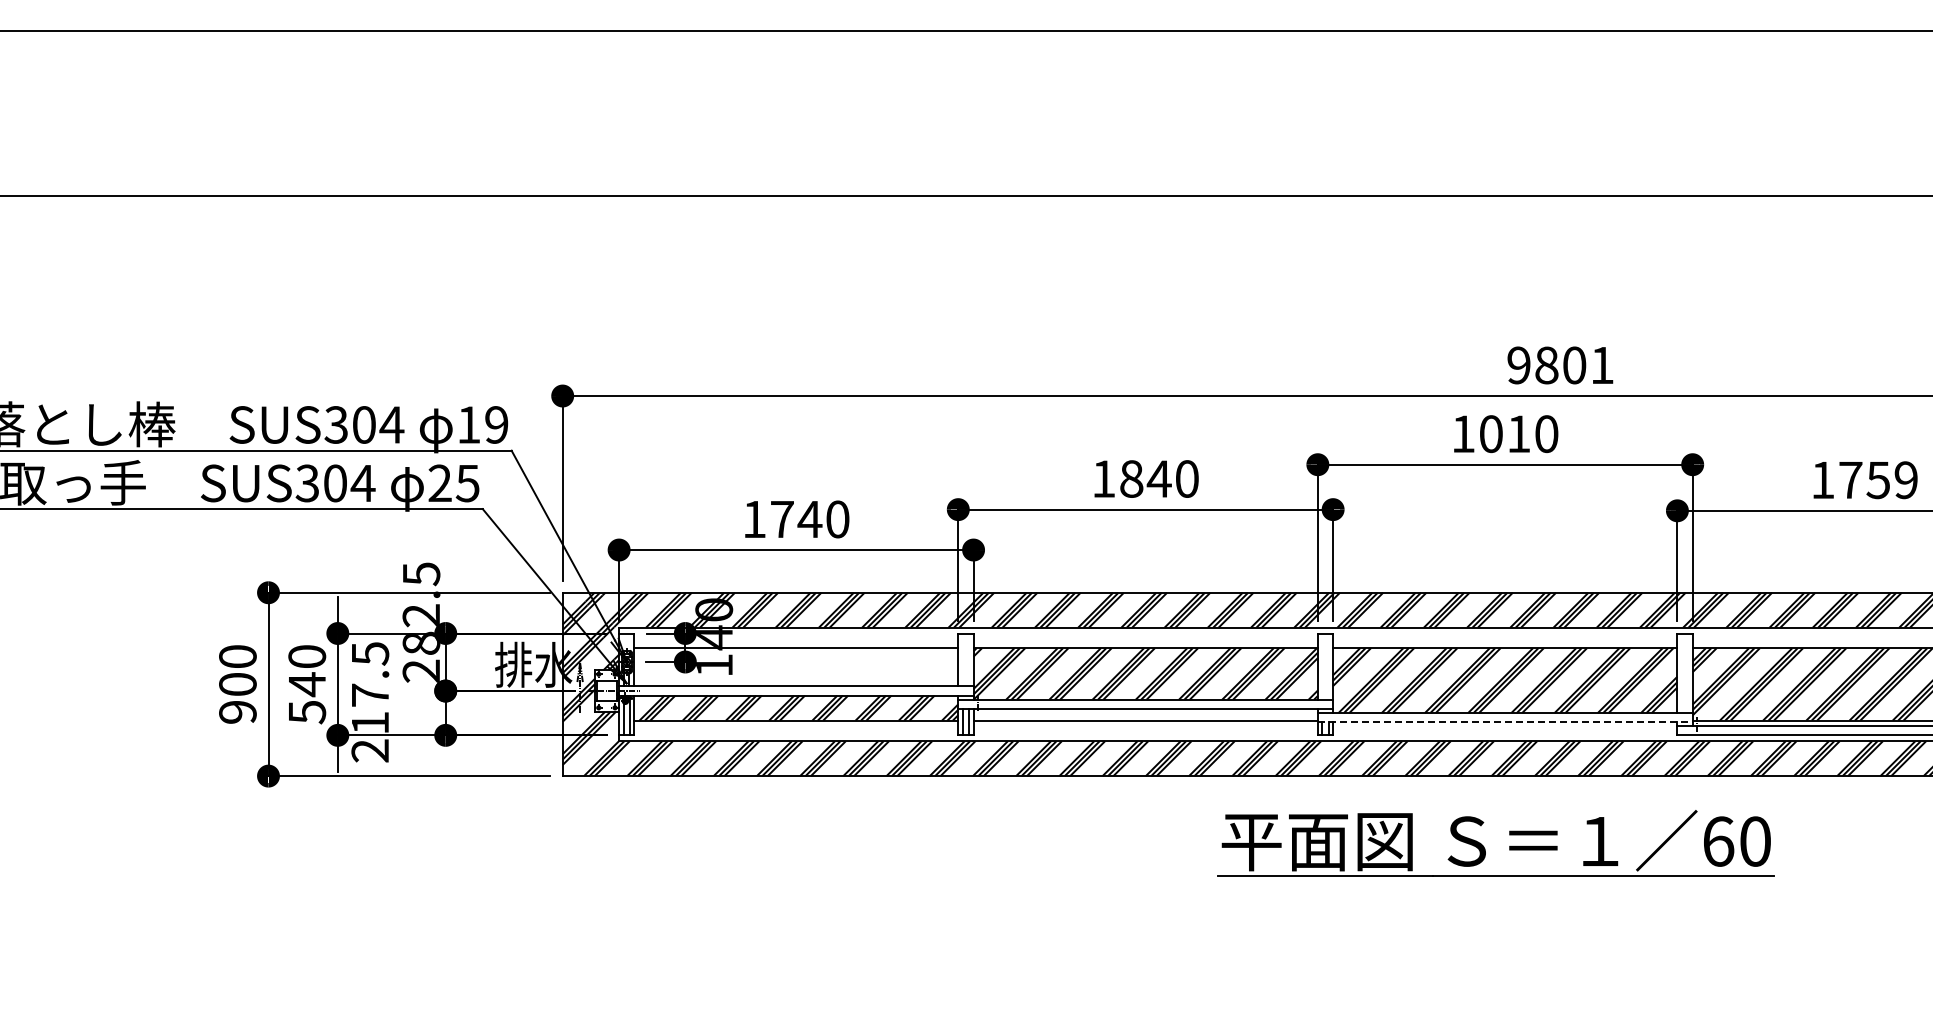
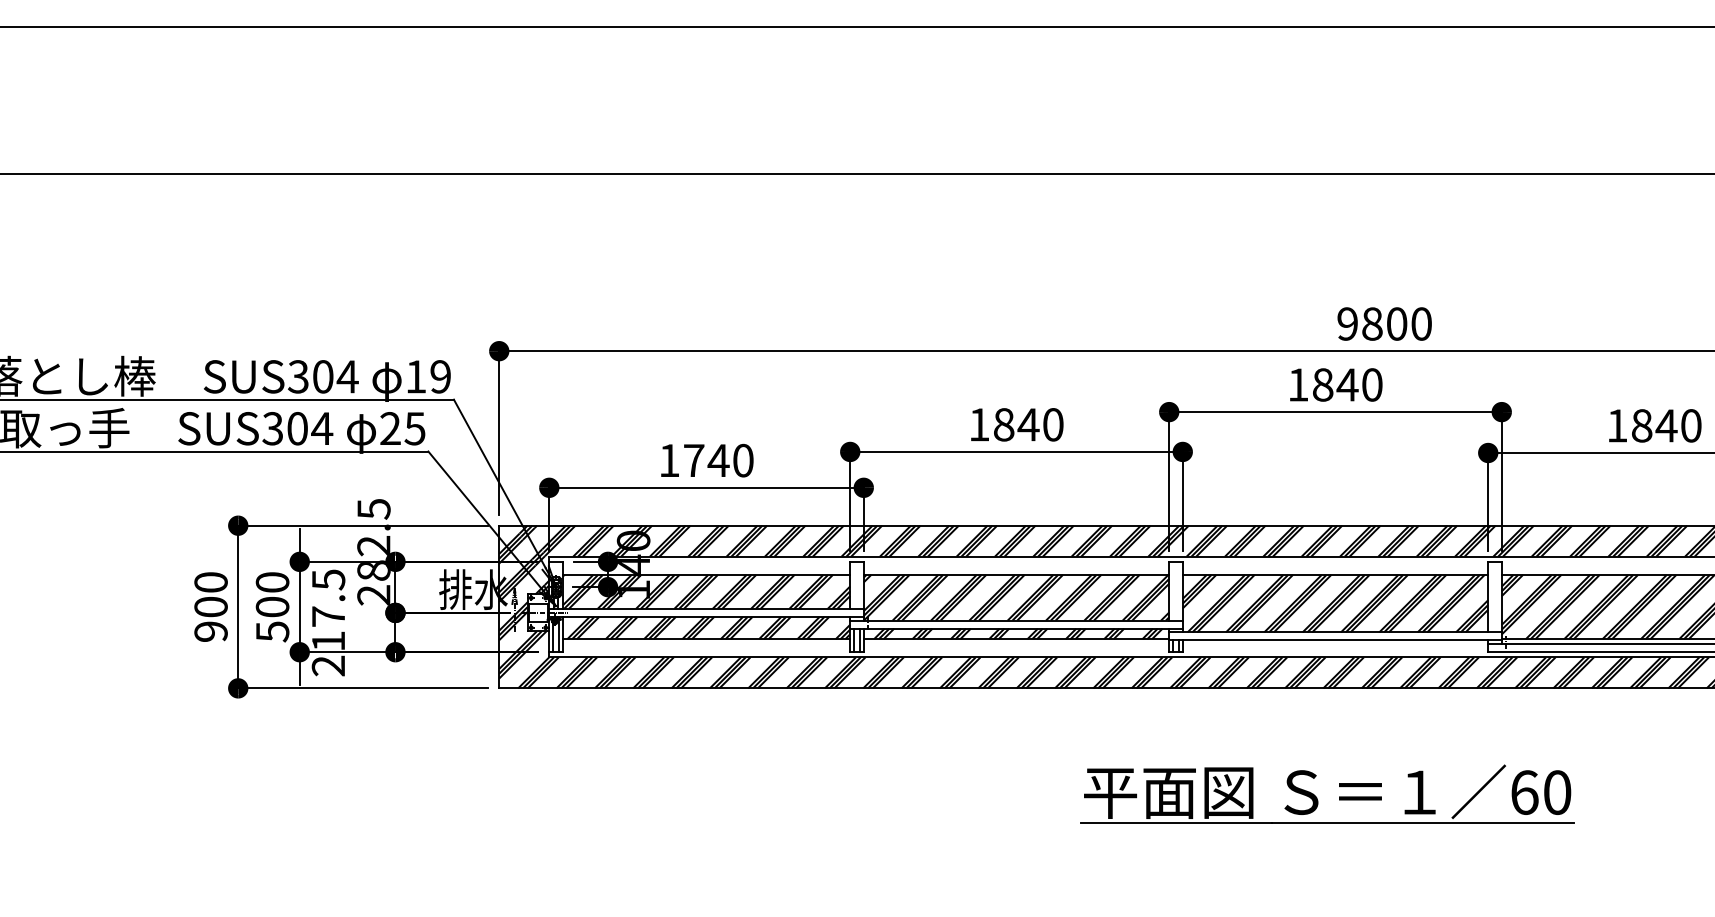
text: (1602, 365) -> (1421, 324), 9801 -> 9800
text: (1505, 433) -> (1335, 384), 1010 -> 1840
text: (1878, 480) -> (1666, 426), 1759 -> 1840
hatch: (796, 667) -> (706, 592), added
text: (307, 684) -> (272, 607), 540 -> 500
hatch: (1147, 714) -> (1018, 633), added
line: (1505, 722) -> (1335, 640), dashed -> solid
part: (1485, 848) -> (1317, 798), moved

